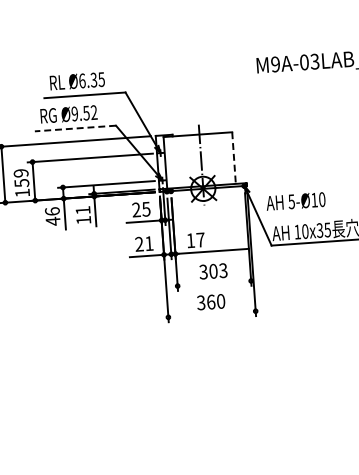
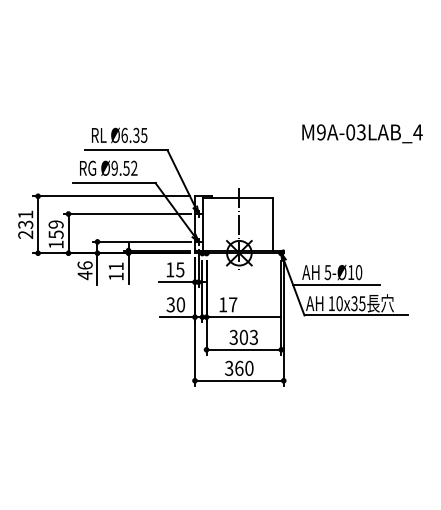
line: (74, 128) -> (113, 183), dashed -> solid
line: (233, 158) -> (272, 224), dashed -> solid
text: (136, 209) -> (170, 269), 25 -> 15
line: (301, 213) -> (336, 285), added
text: (144, 243) -> (175, 304), 21 -> 30
line: (213, 283) -> (243, 349), added
line: (211, 314) -> (238, 380), added

